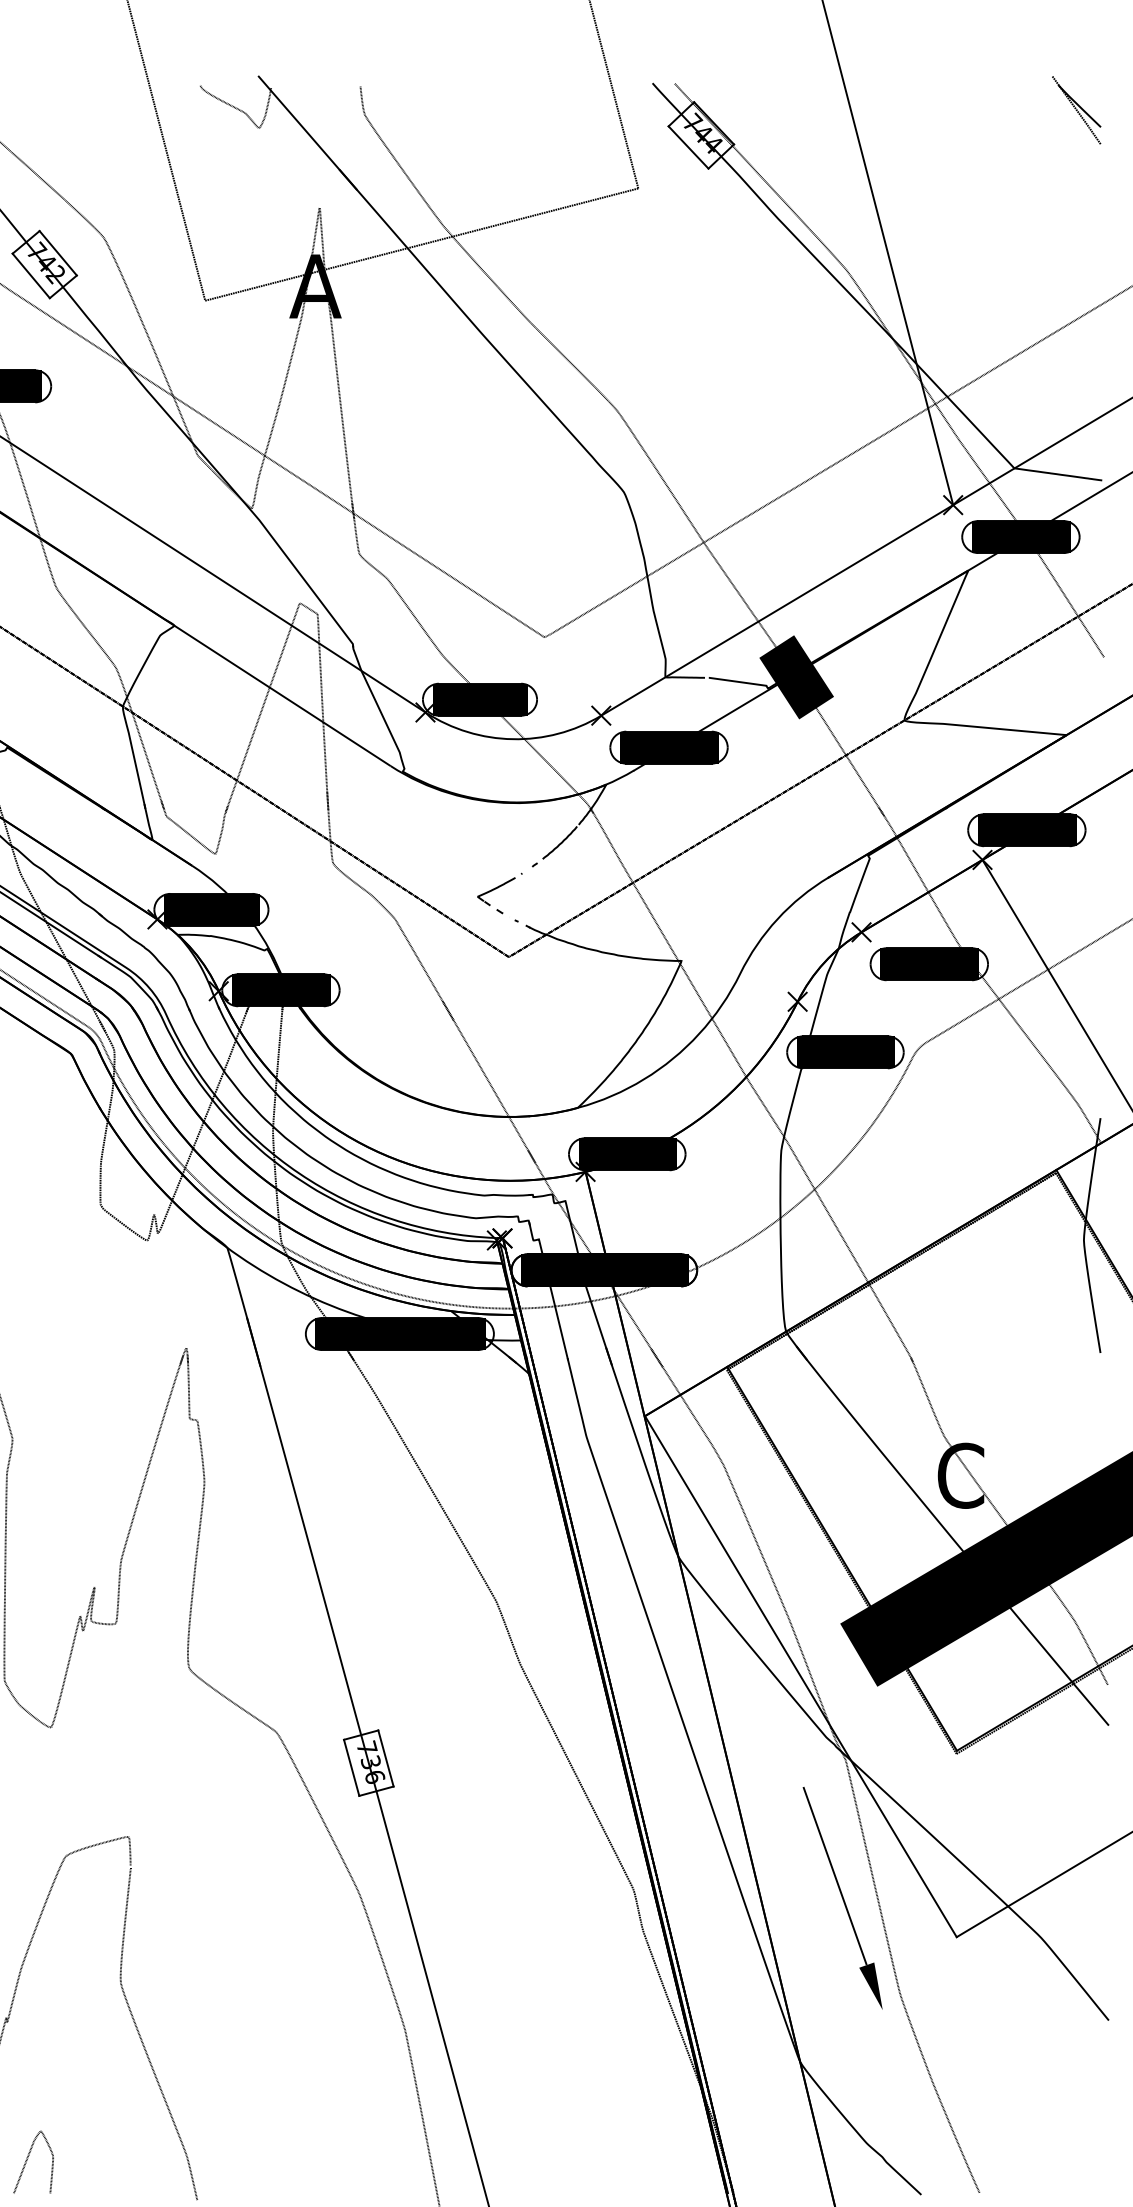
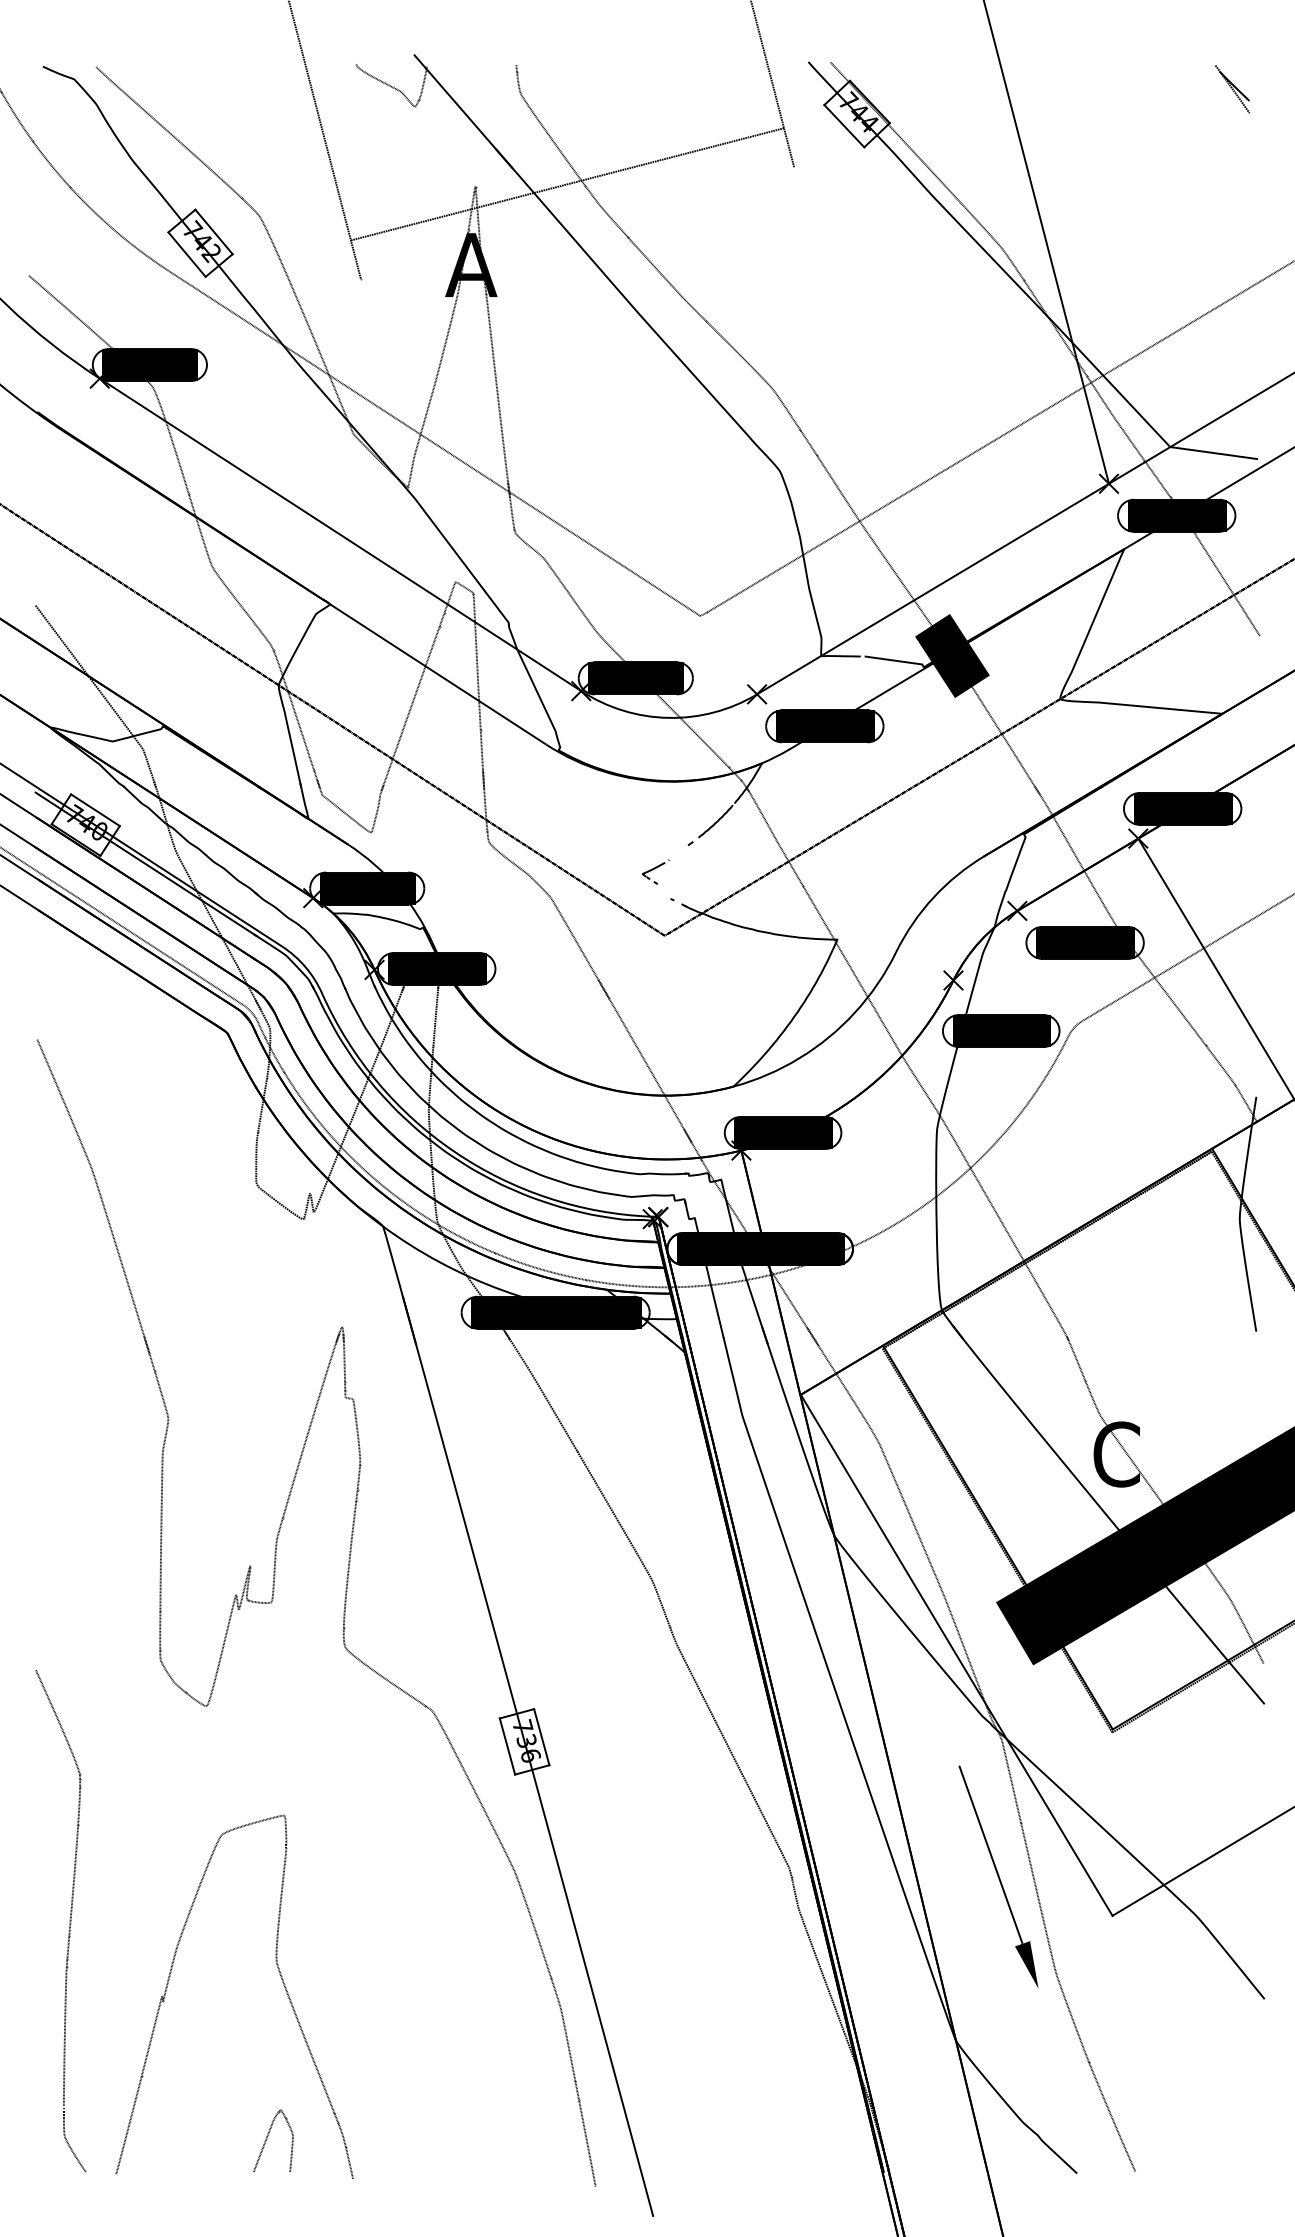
part: (1076, 110) -> (1232, 89), size x0.7
line: (421, 244) -> (567, 184), moved
part: (499, 892) -> (655, 871), size x0.6
curve: (27, 2160) -> (267, 2139), moved

